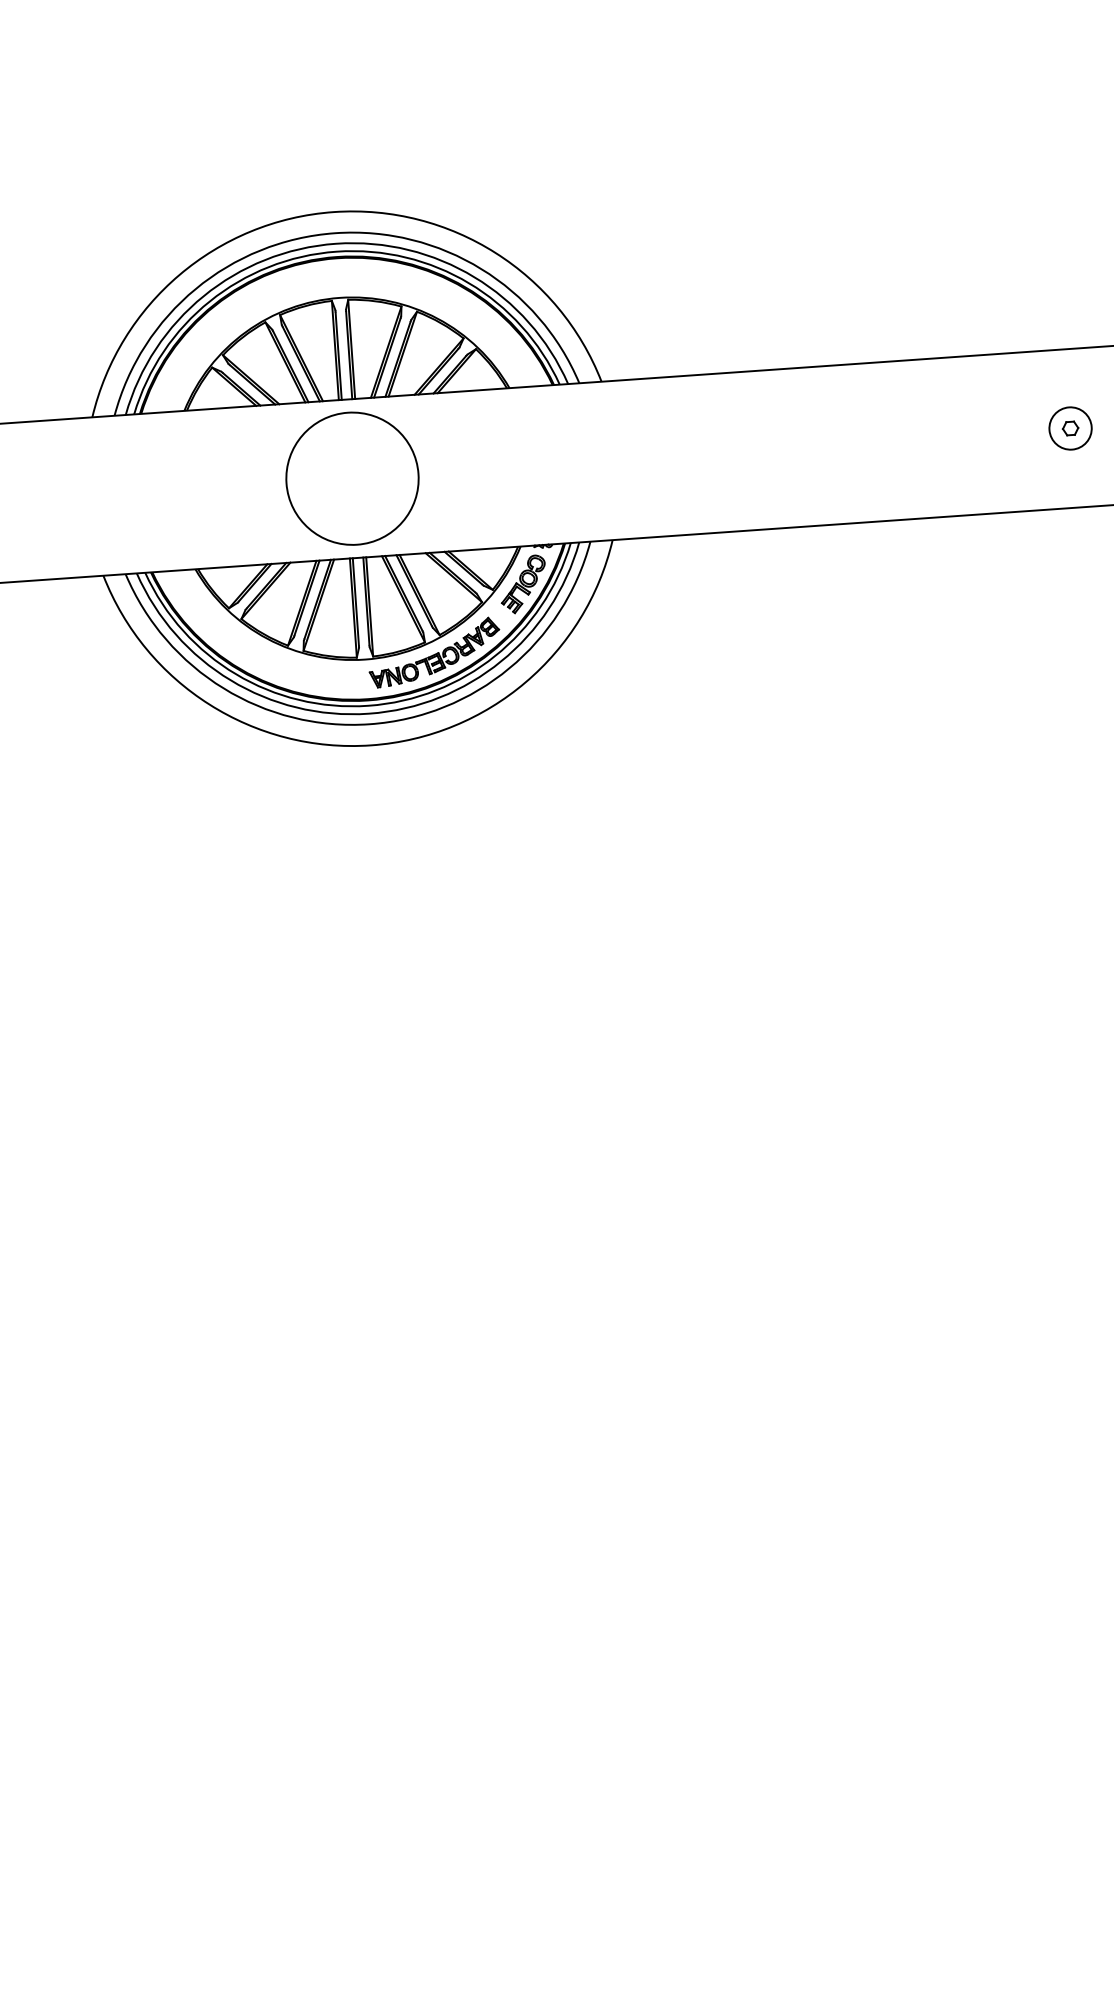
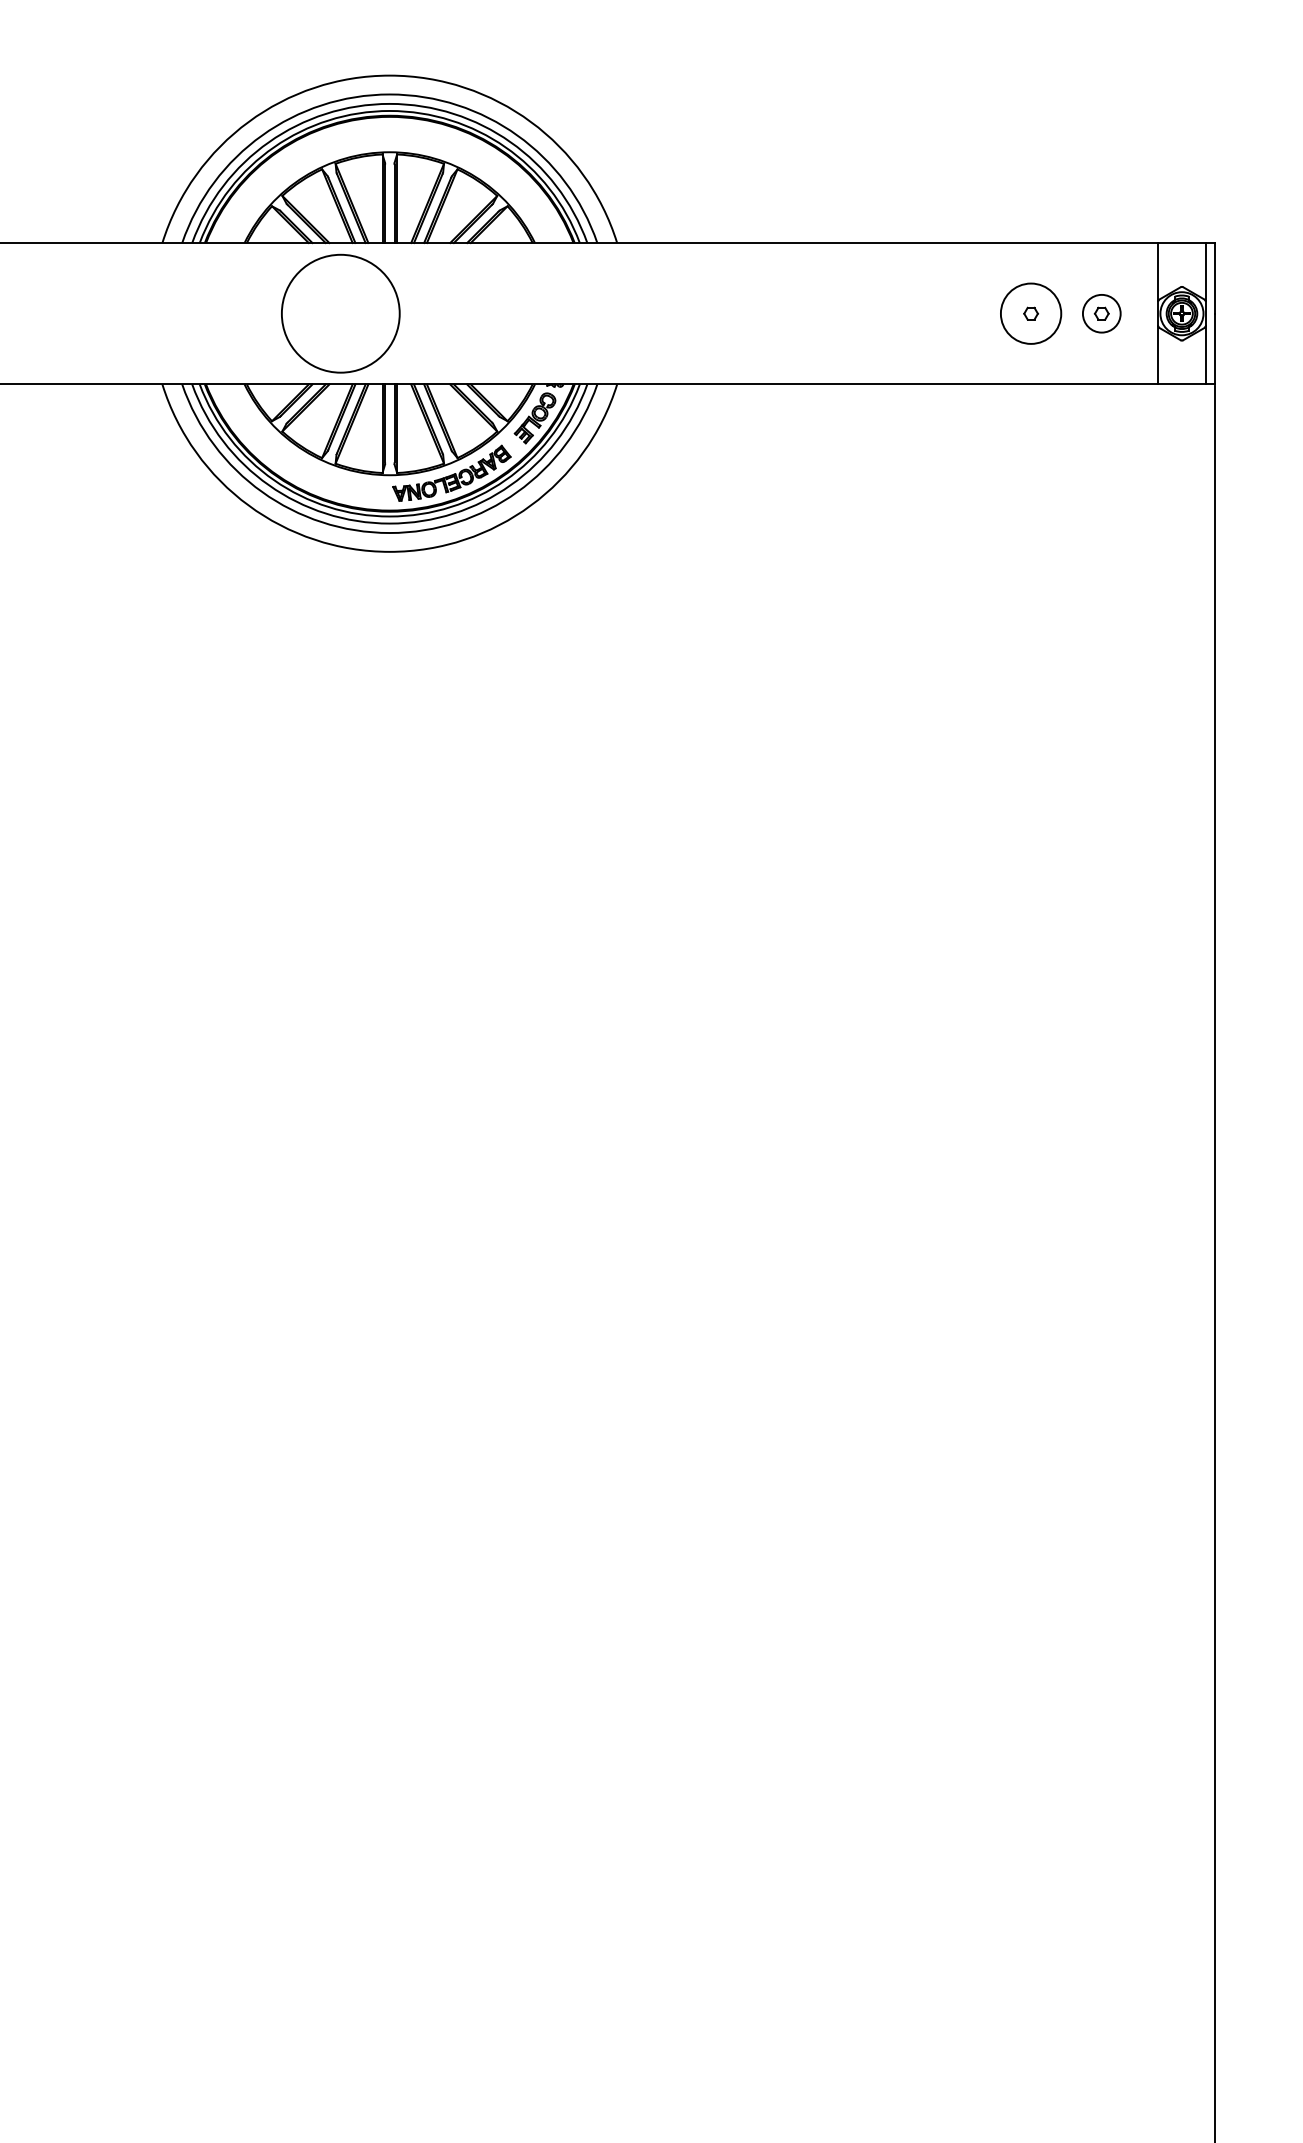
circle: (1069, 428) -> (1030, 313), size x1.6
circle: (352, 478) -> (340, 313), moved

